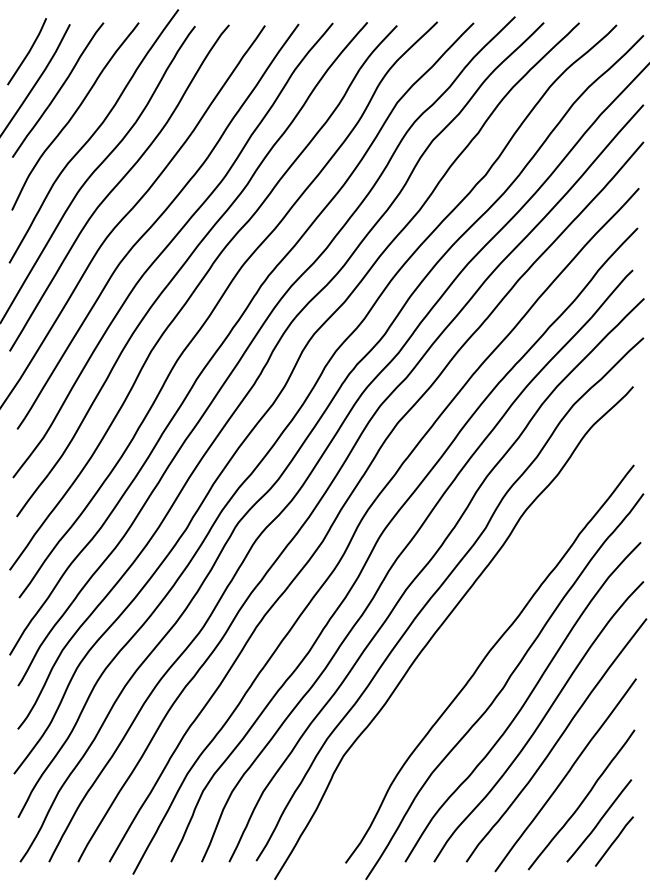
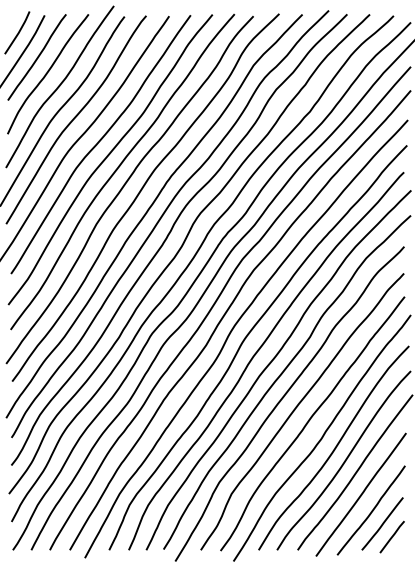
curve: (467, 636) -> (298, 406), added

